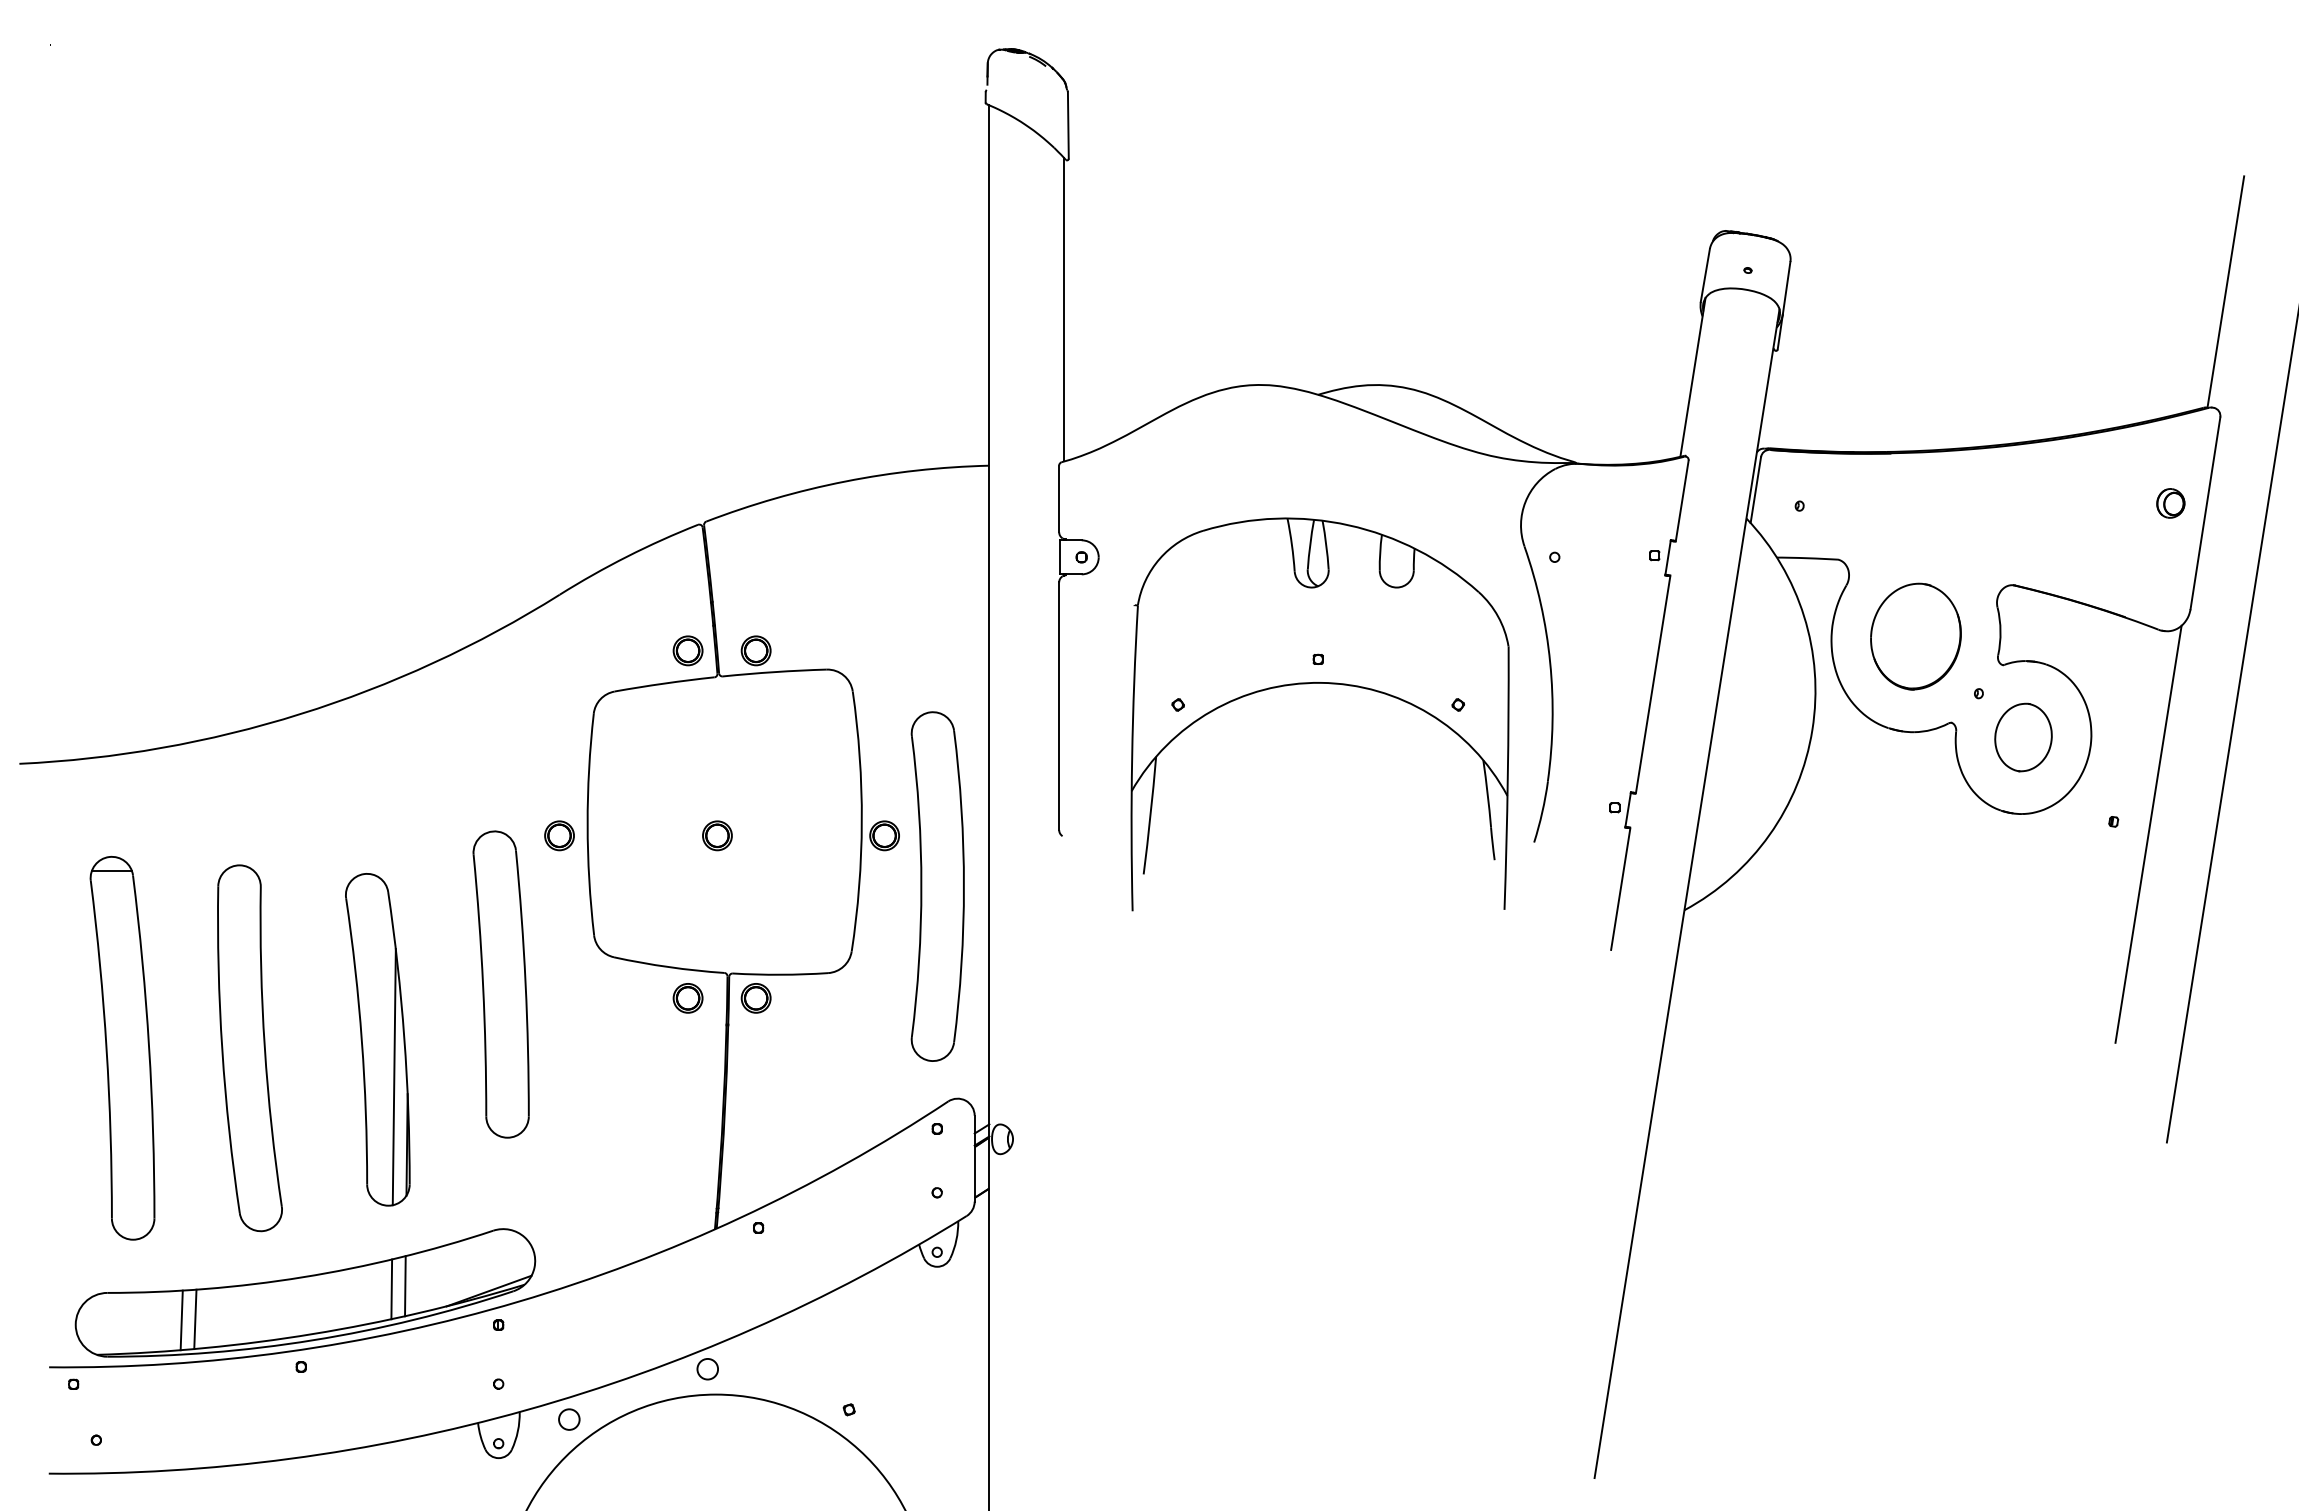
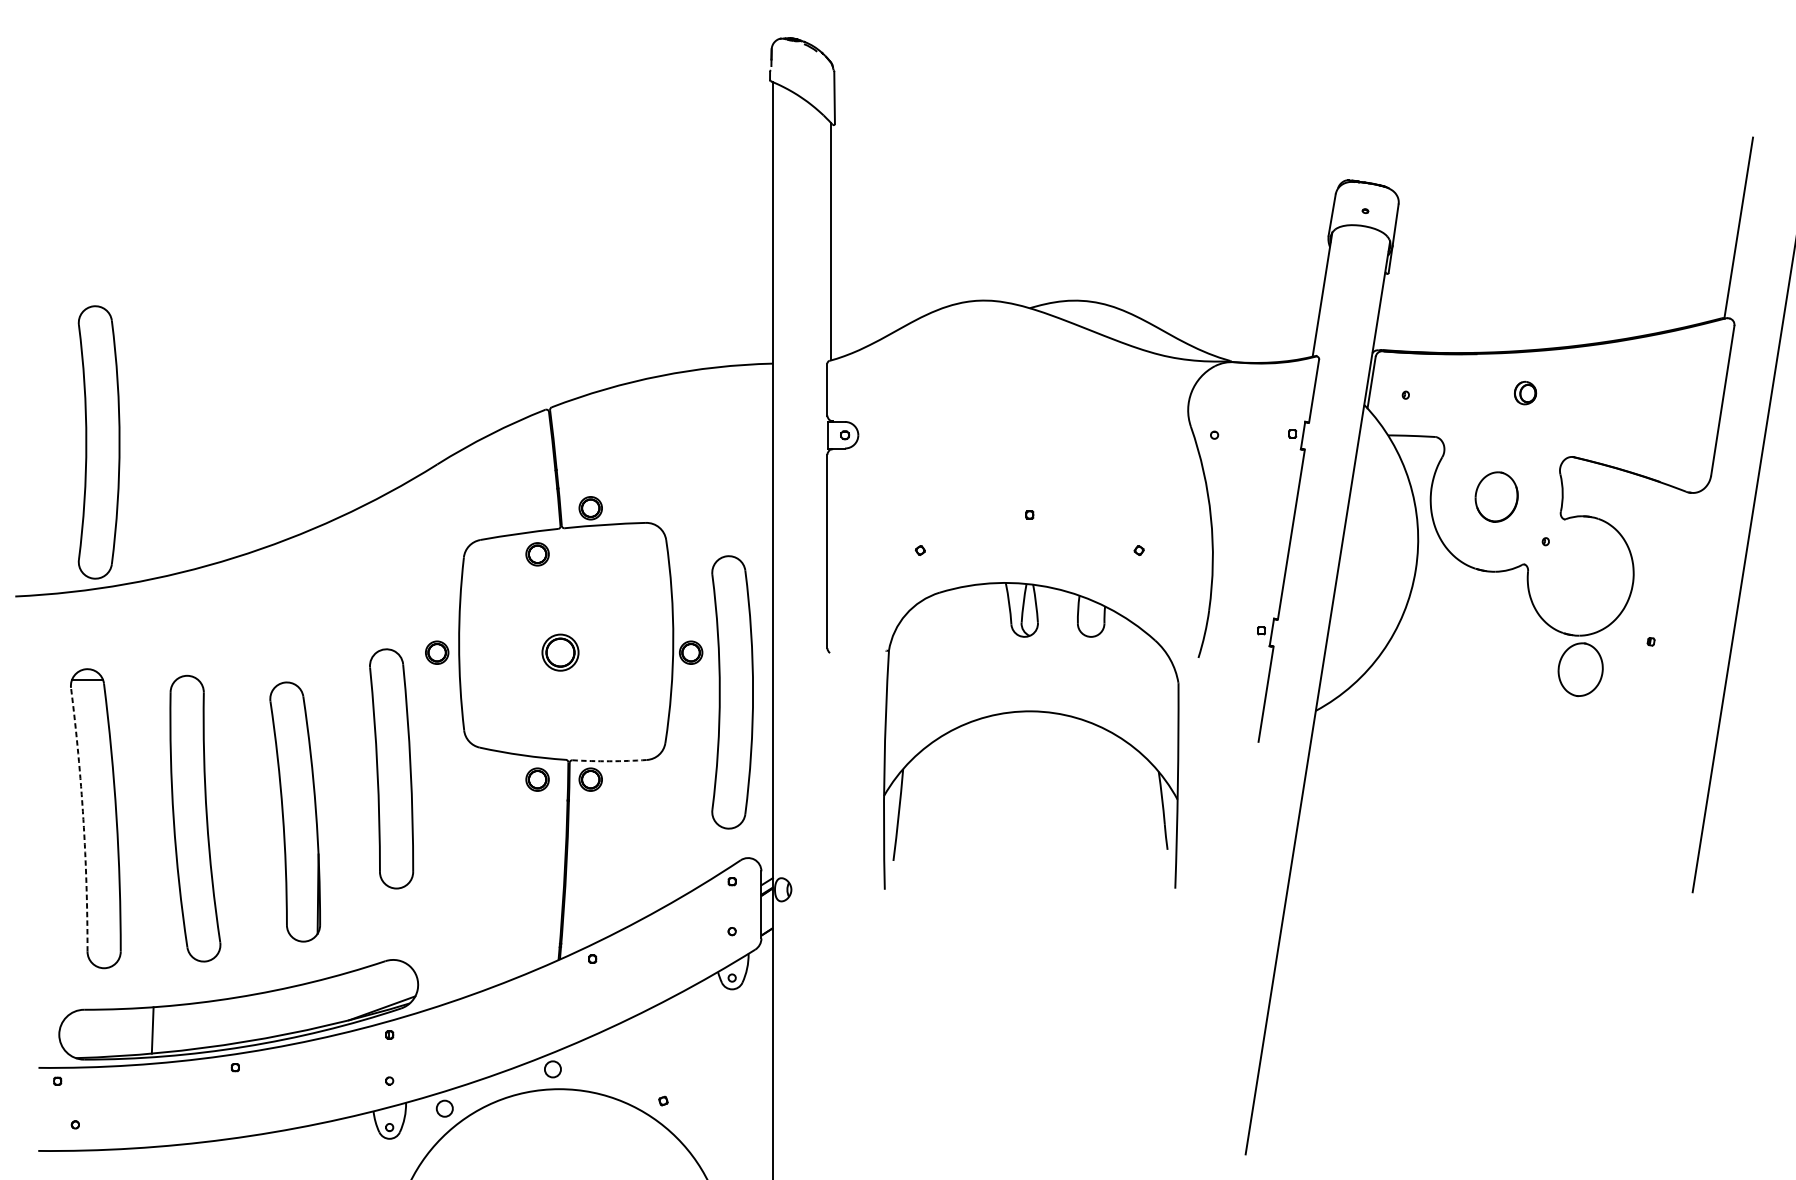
part: (2170, 503) -> (1525, 393), moved
part: (126, 566) -> (98, 442), added
part: (1915, 636) -> (1496, 497), size x0.6
part: (687, 650) -> (537, 554), moved
part: (1319, 683) -> (1030, 711), moved
part: (2023, 737) -> (1580, 669), moved
line: (2148, 833) -> (1678, 650), removed
part: (717, 835) -> (560, 652), size x1.6
arc: (780, 974) -> (609, 761), solid -> dashed
arc: (106, 1049) -> (83, 819), solid -> dashed
line: (393, 1077) -> (307, 841), removed
line: (405, 1286) -> (316, 1004), removed
line: (391, 1289) -> (305, 1007), removed
line: (181, 1320) -> (141, 1031), removed

